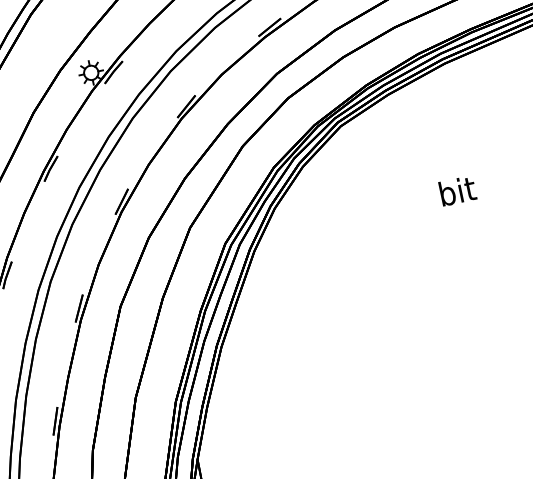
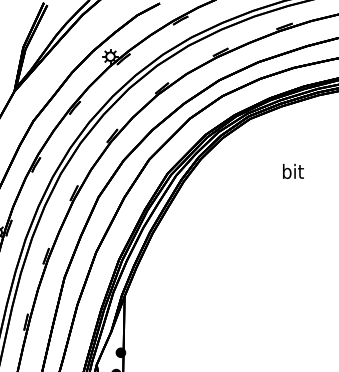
text: (457, 190) -> (293, 171), moved

